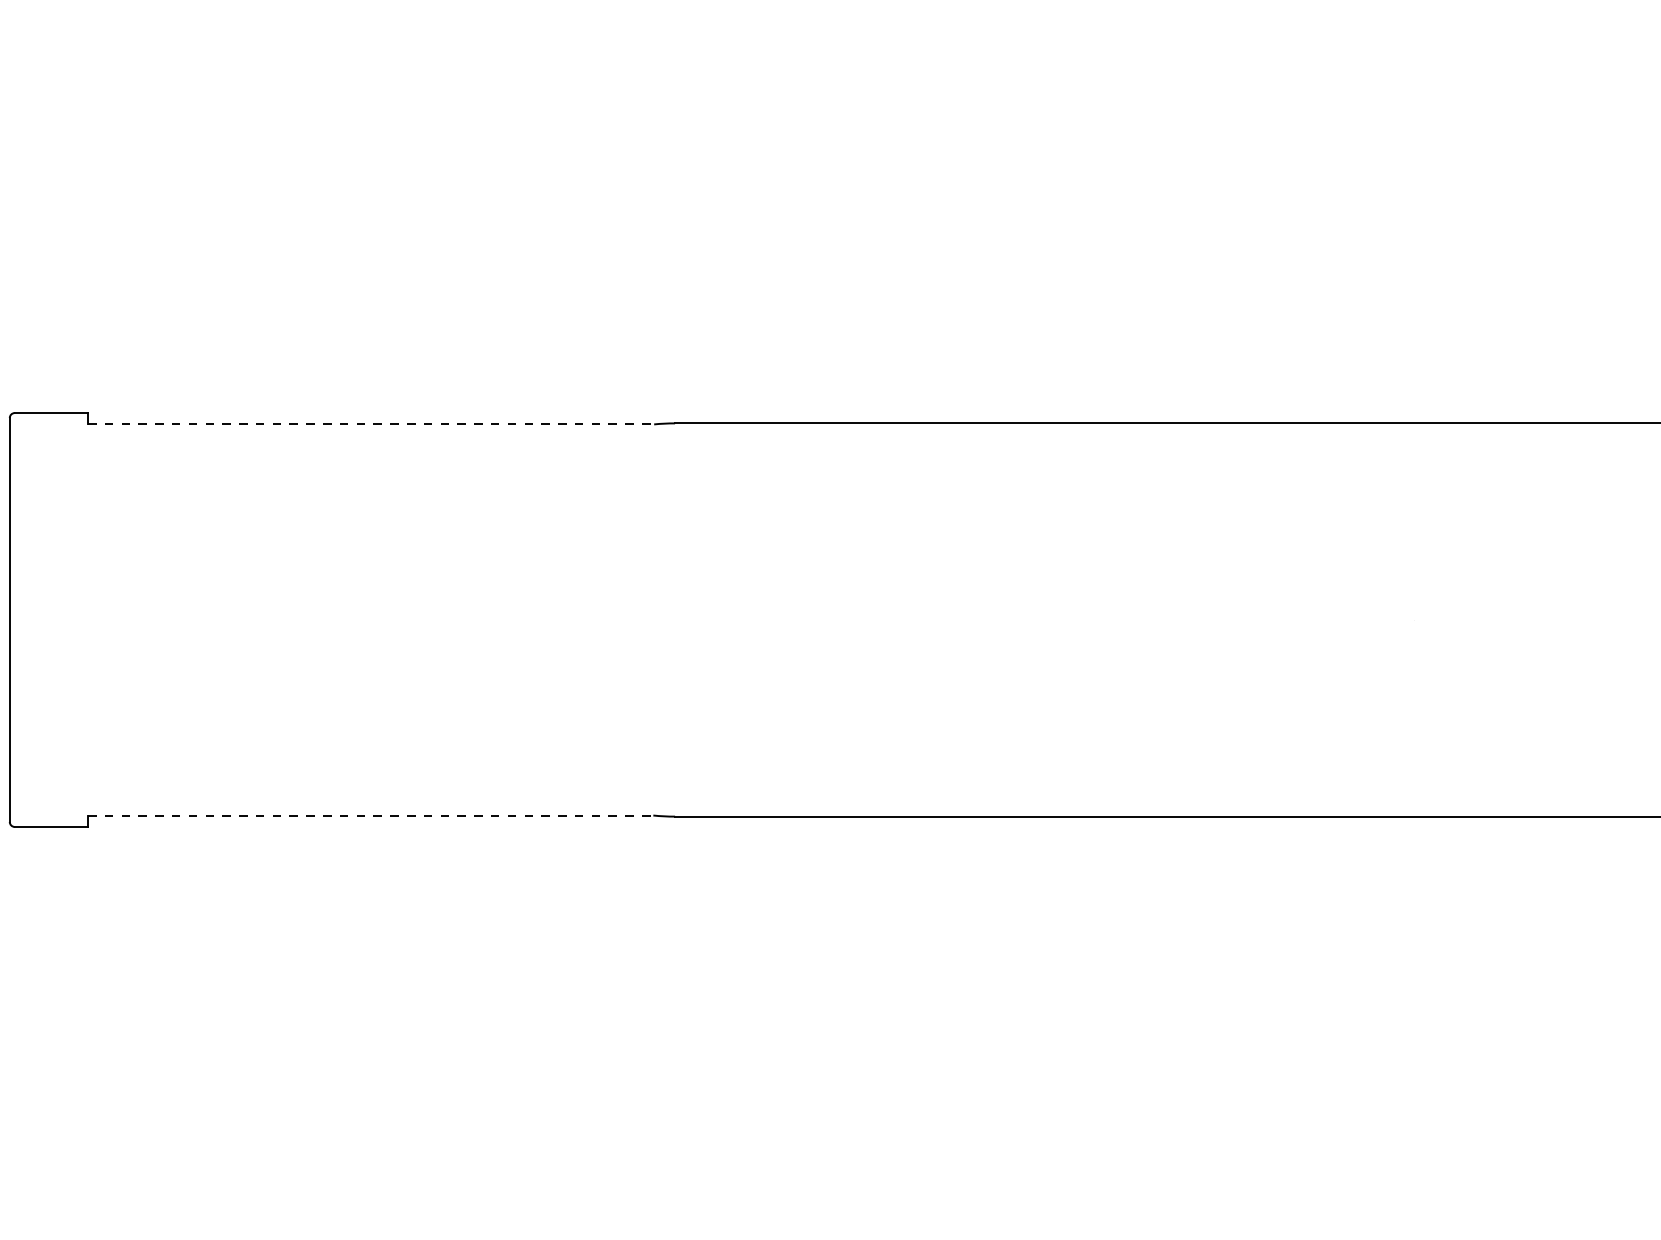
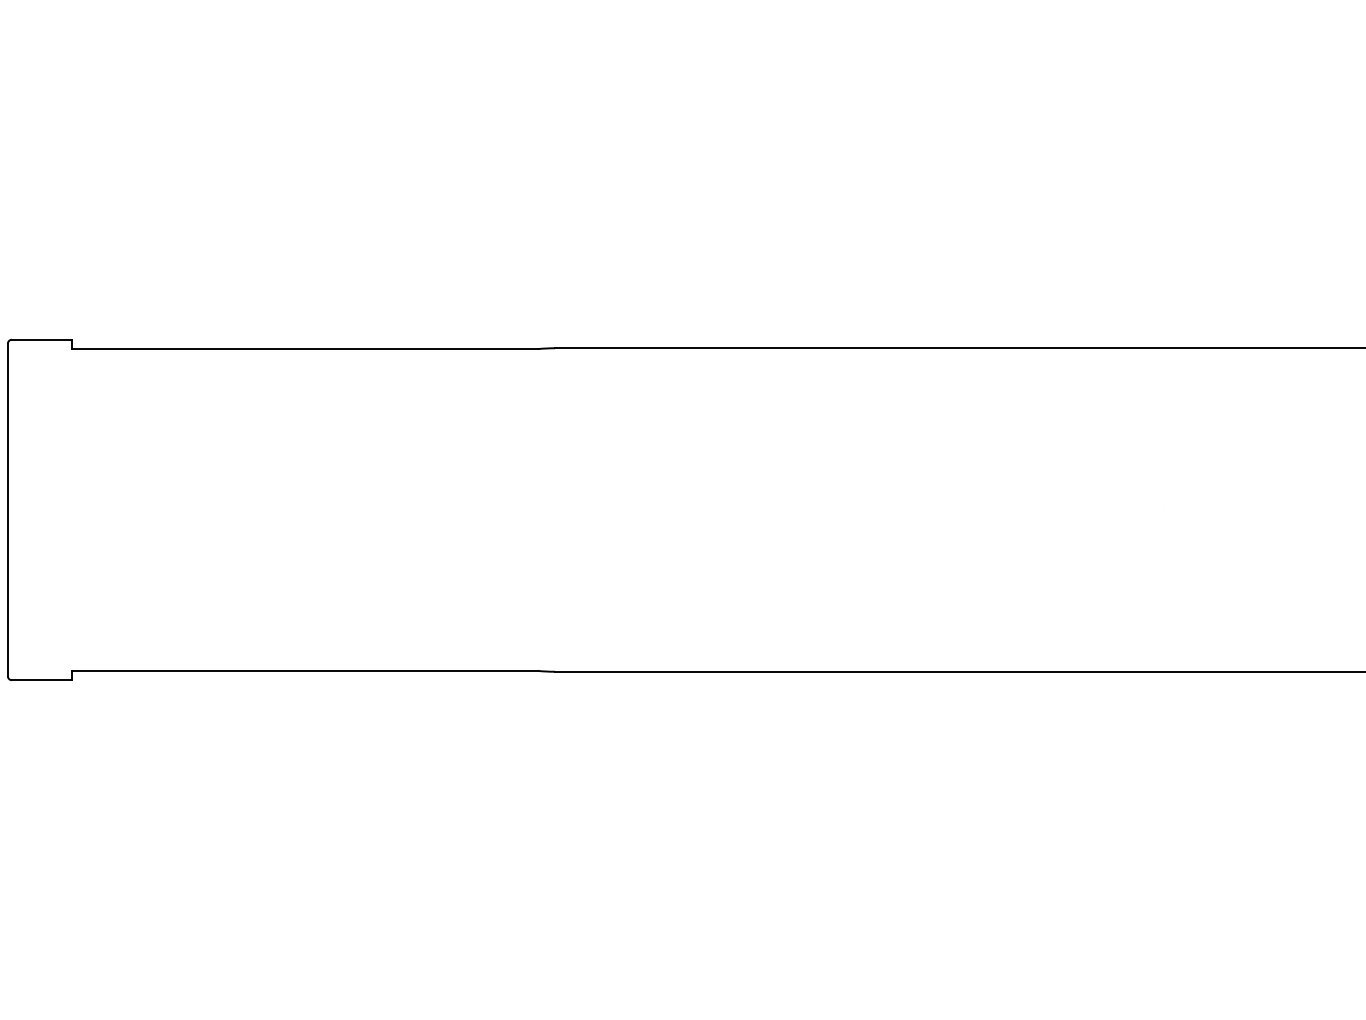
line: (371, 424) -> (305, 349), dashed -> solid
line: (370, 815) -> (304, 670), dashed -> solid

